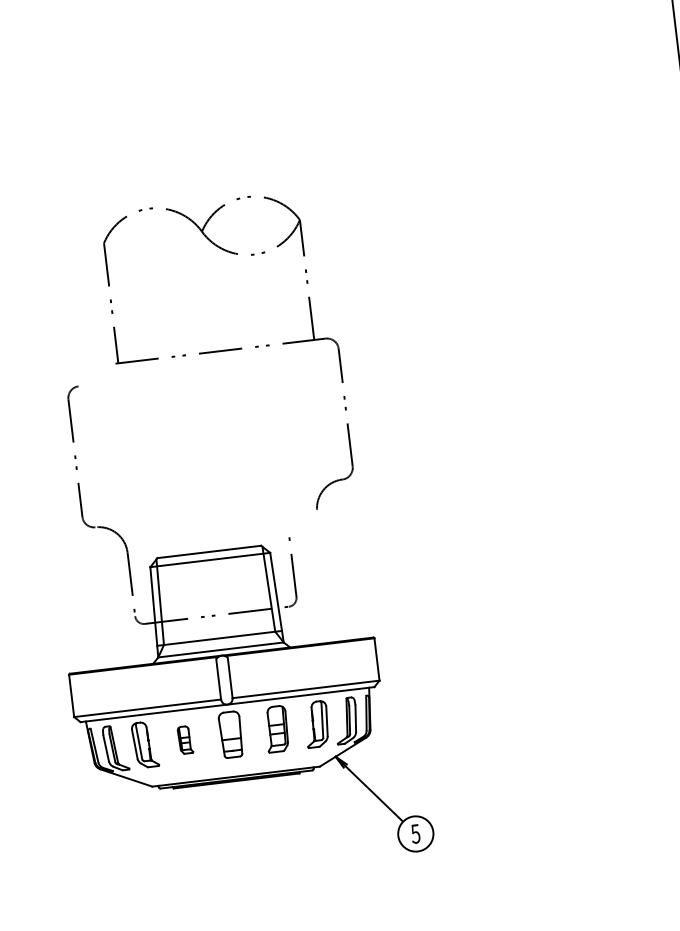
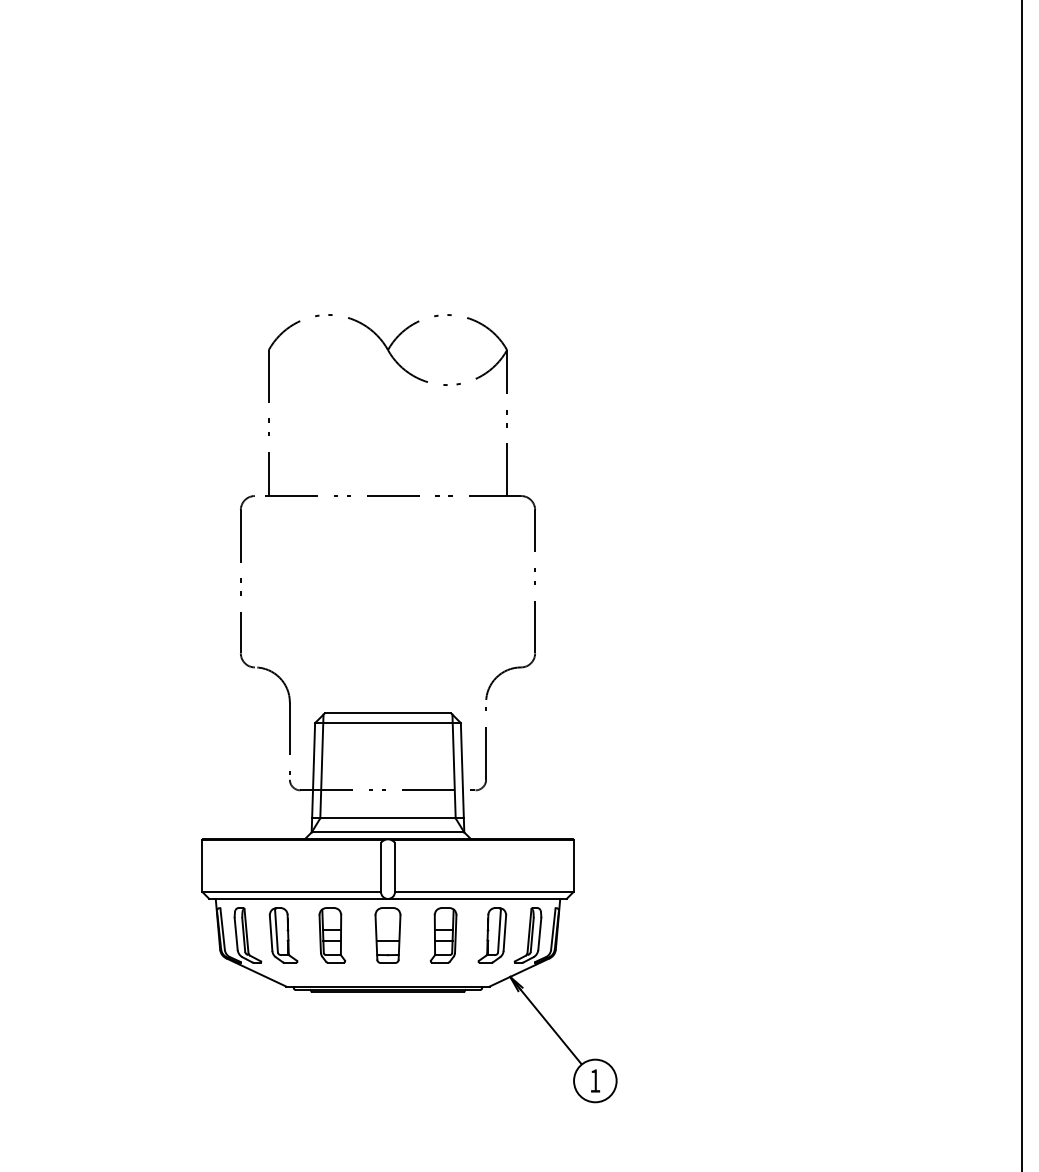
part: (226, 350) -> (400, 496), moved
part: (185, 740) -> (332, 935), size x1.67
text: (415, 833) -> (594, 1080), 5 -> 1

